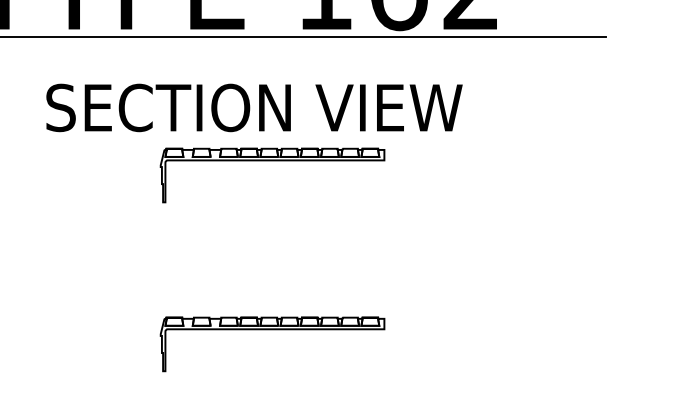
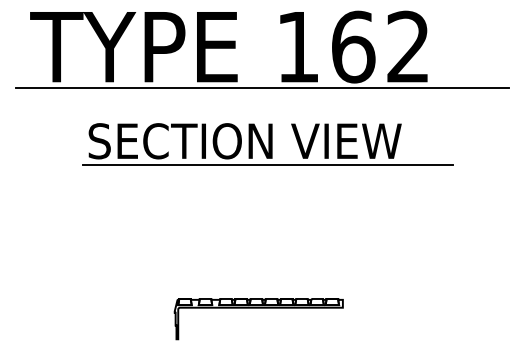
line: (284, 140) -> (267, 165), added
part: (272, 161) -> (258, 181), removed

